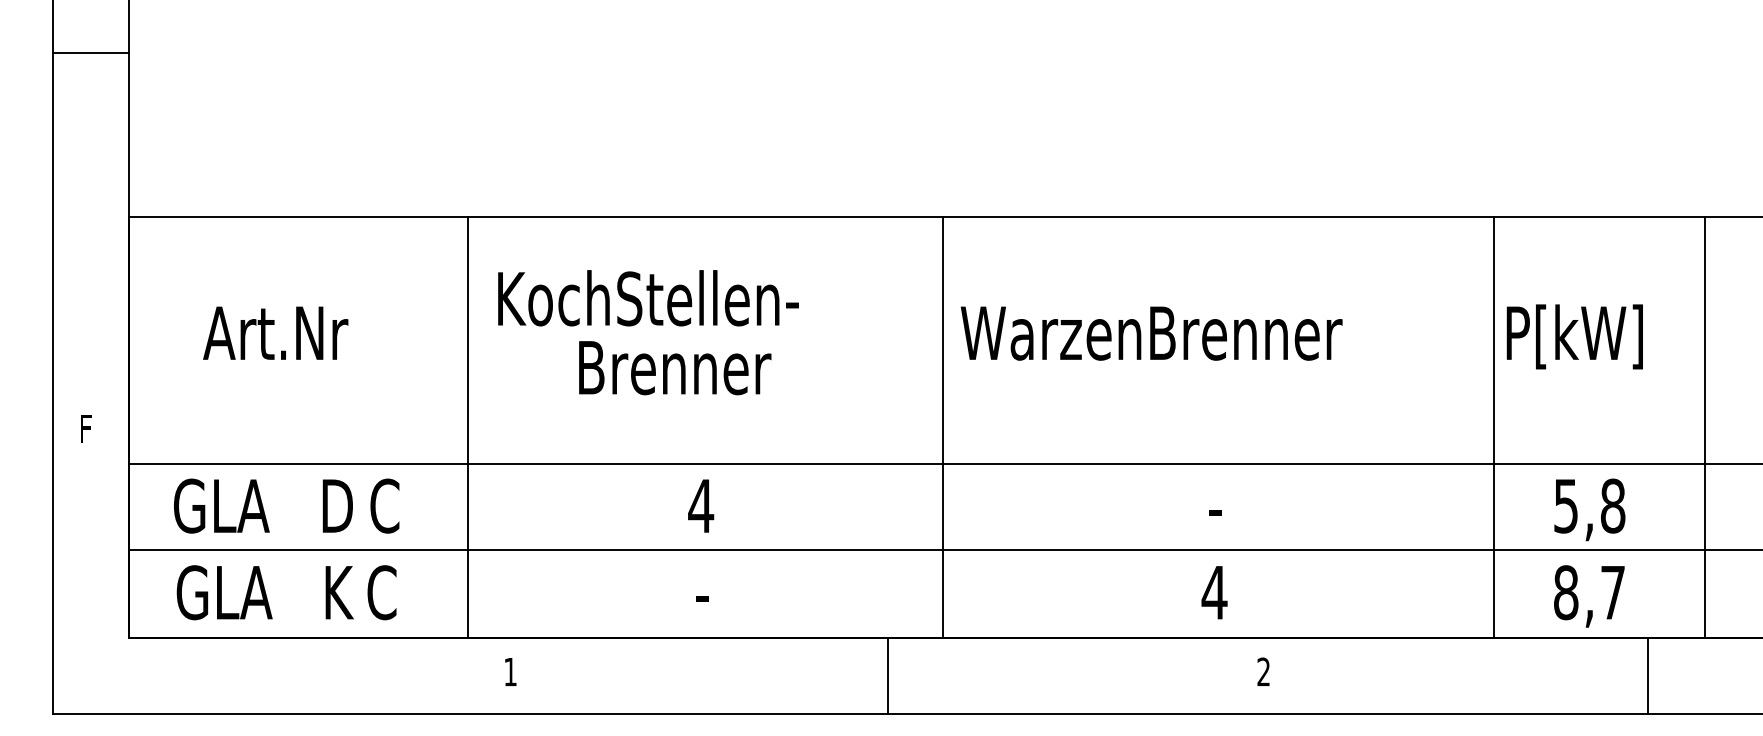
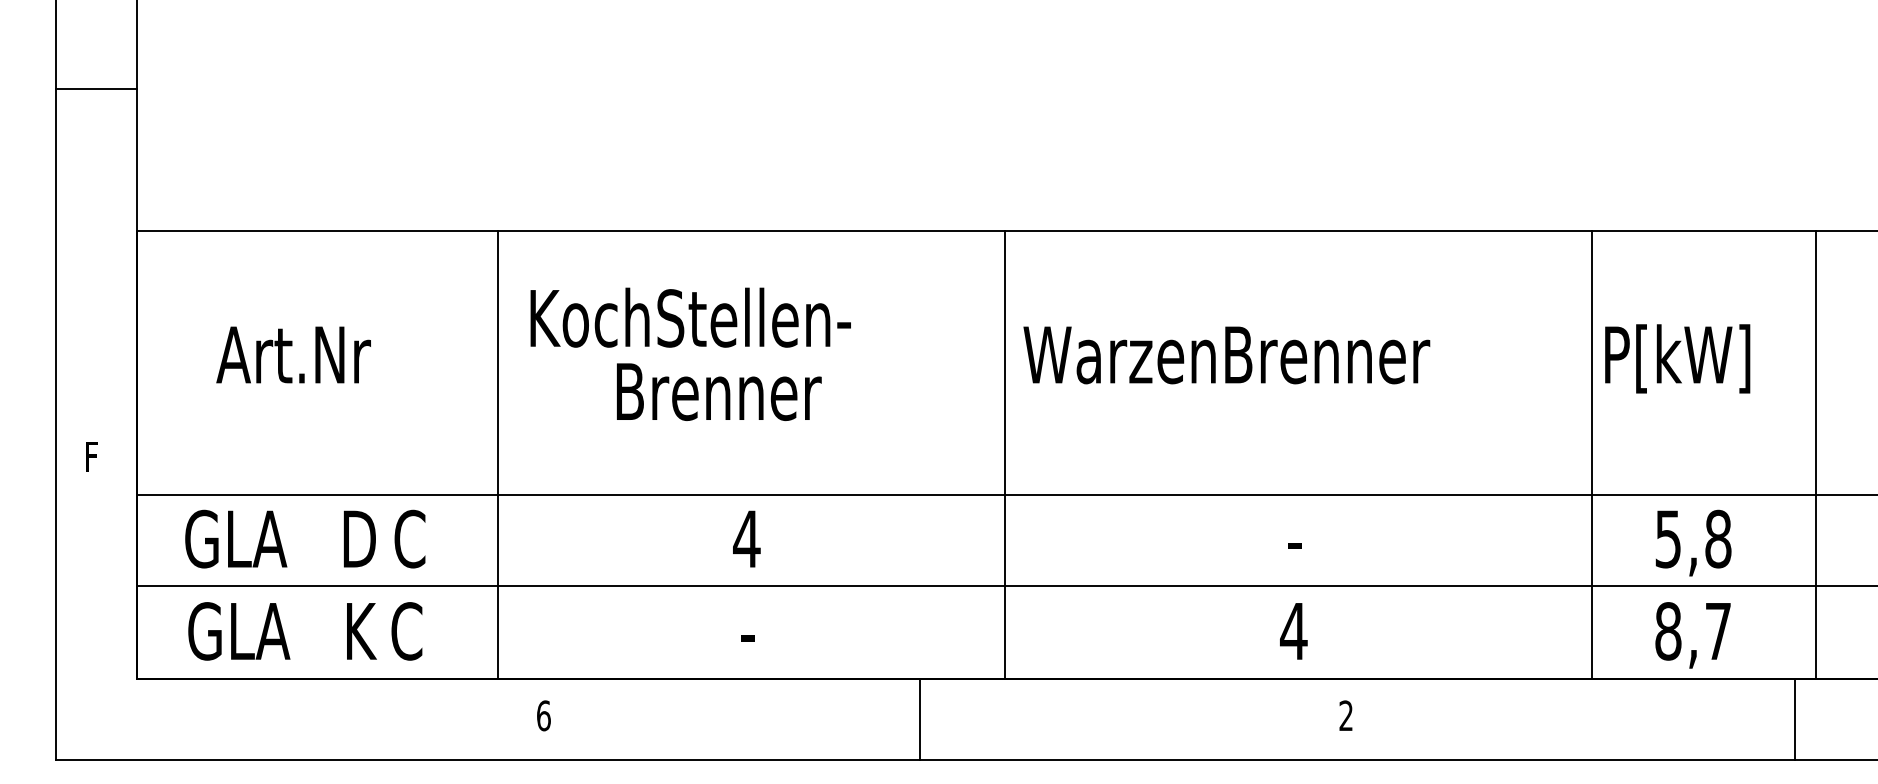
line: (90, 53) -> (96, 89), moved
text: (510, 671) -> (543, 715), 1 -> 6
line: (888, 675) -> (920, 719), moved
line: (1647, 675) -> (1794, 719), moved

